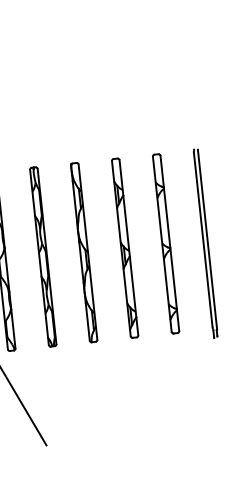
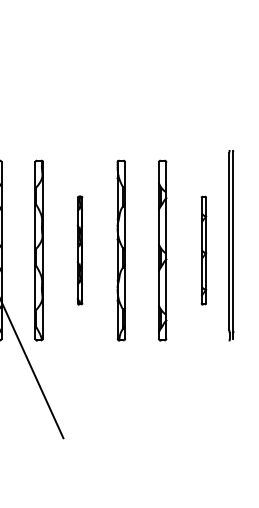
part: (165, 243) -> (203, 250), size x0.6
part: (206, 243) -> (231, 245), moved
part: (42, 257) -> (79, 250), size x0.6

